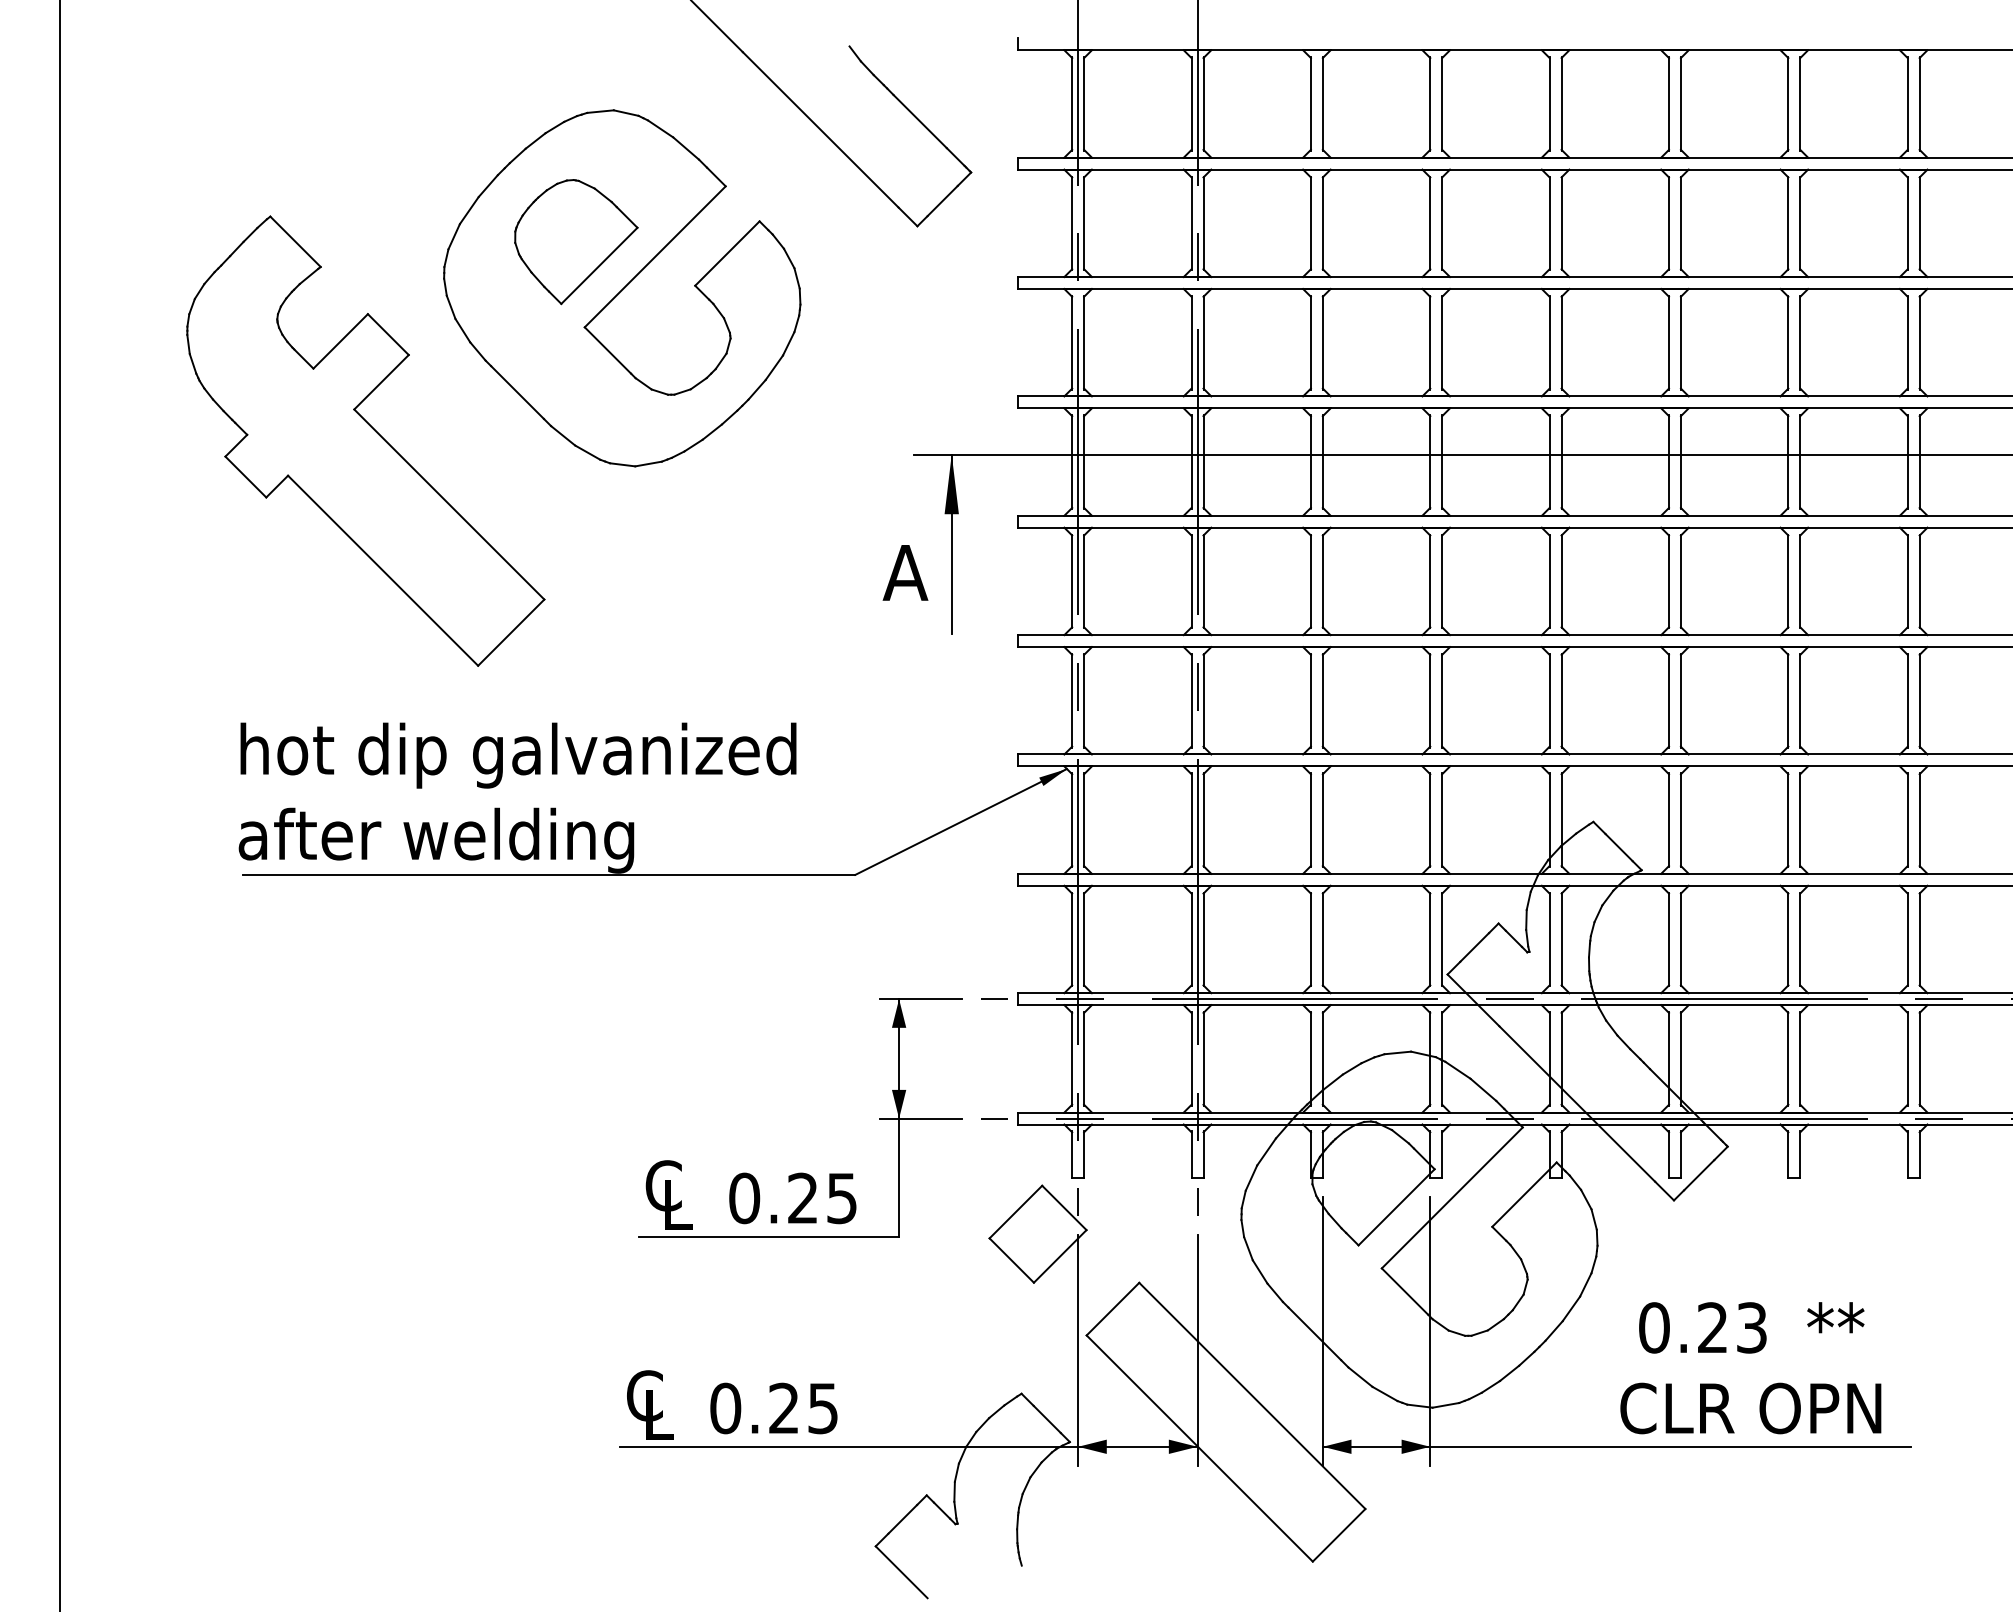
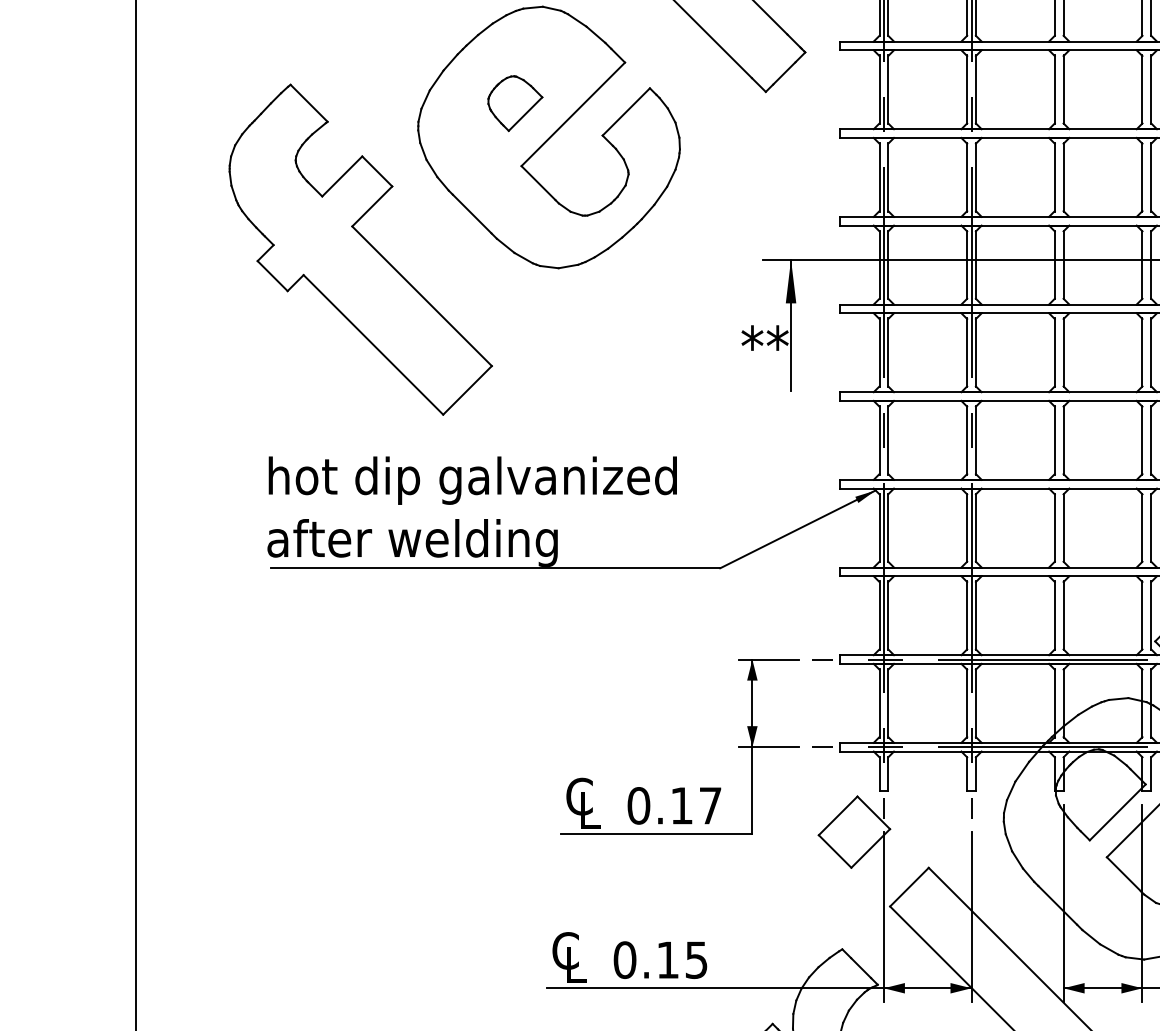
part: (576, 242) -> (515, 103), size x0.6
text: (915, 572) -> (764, 346), A -> **
text: (822, 1198) -> (696, 805), 0.25 -> 0.17
text: (783, 1407) -> (667, 959), 0.25 -> 0.15

